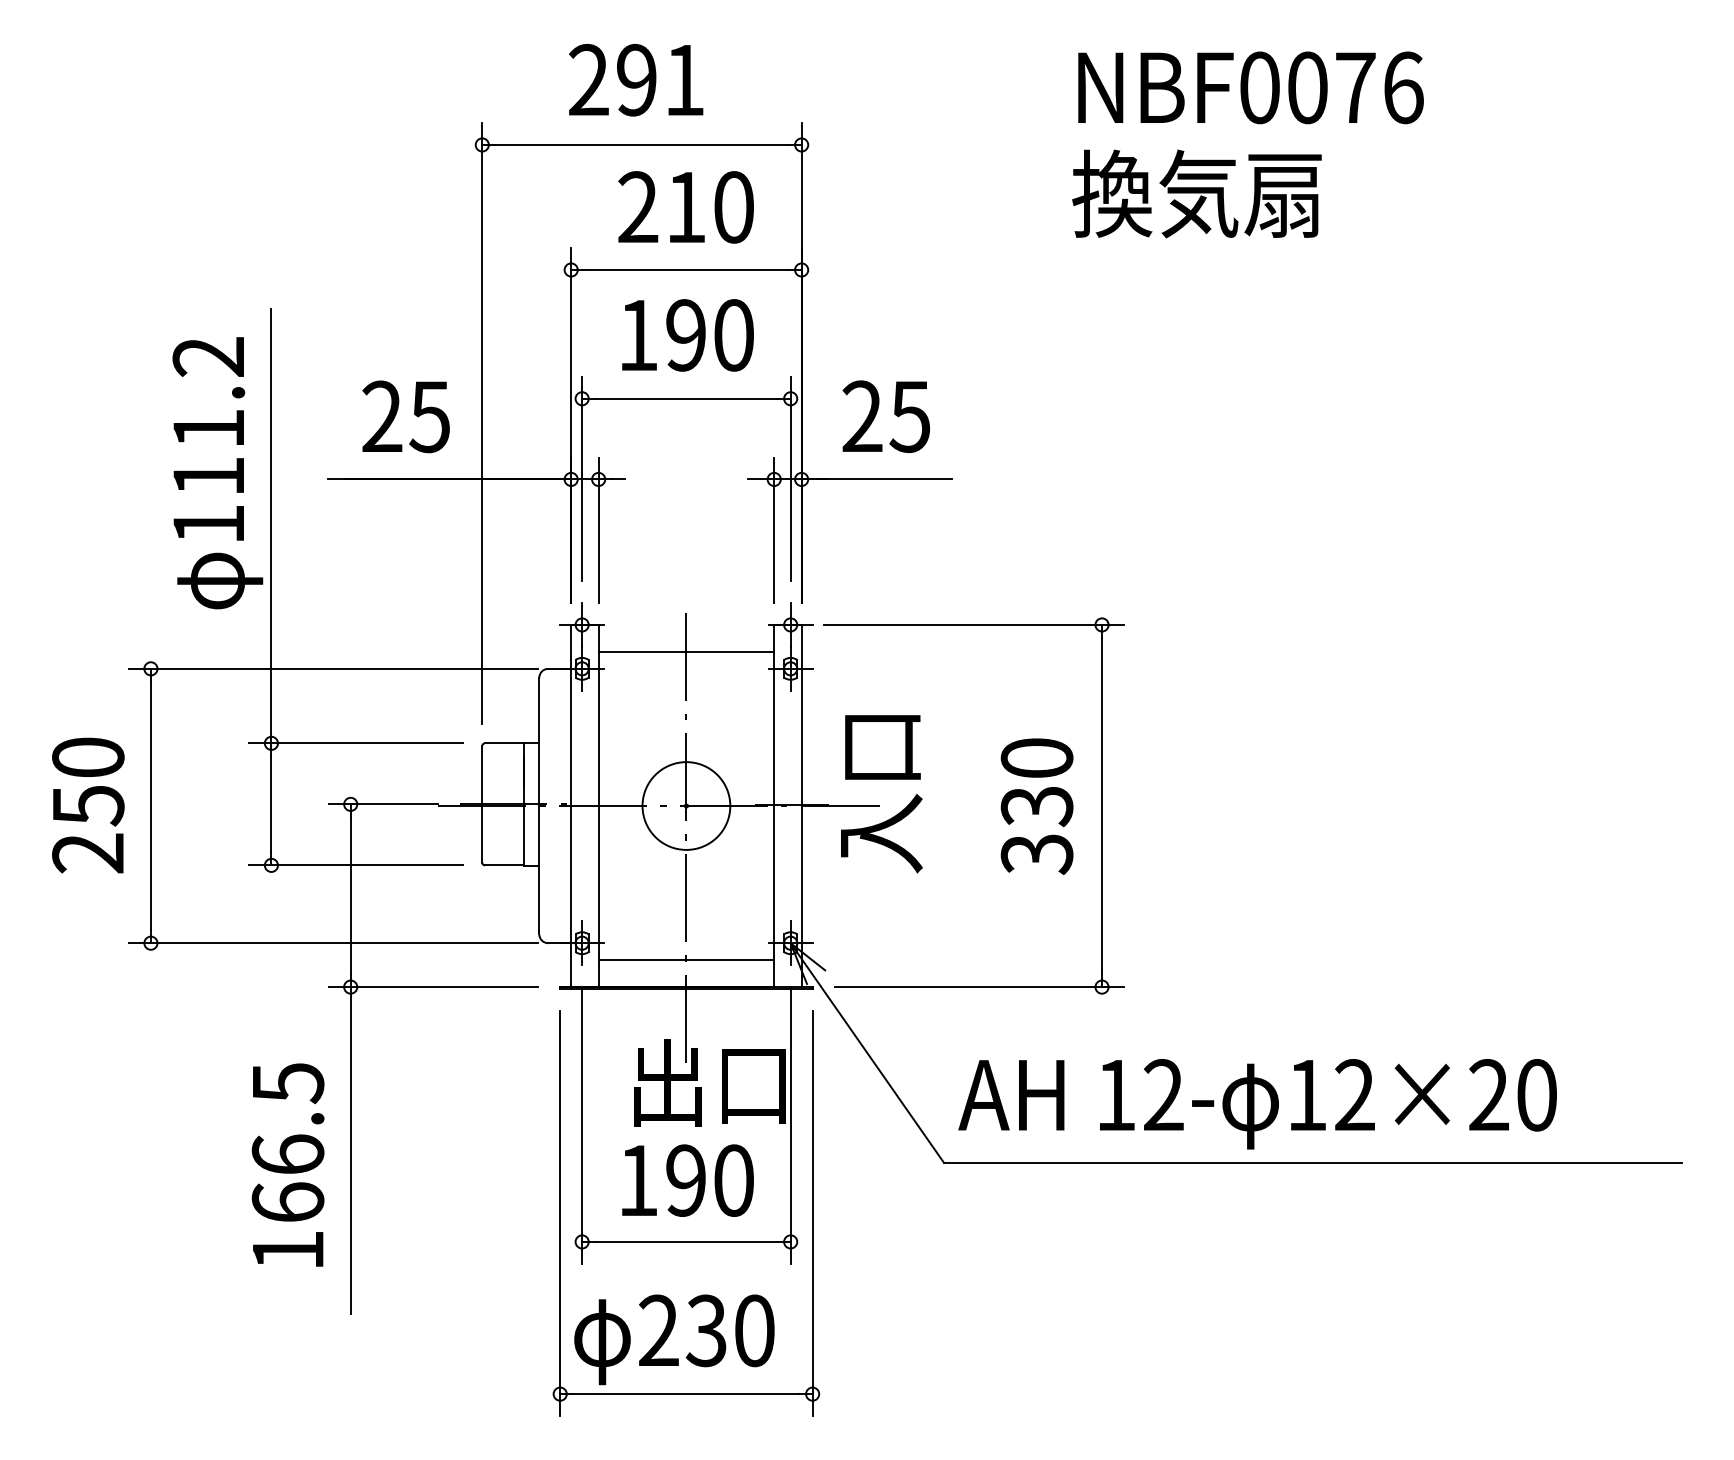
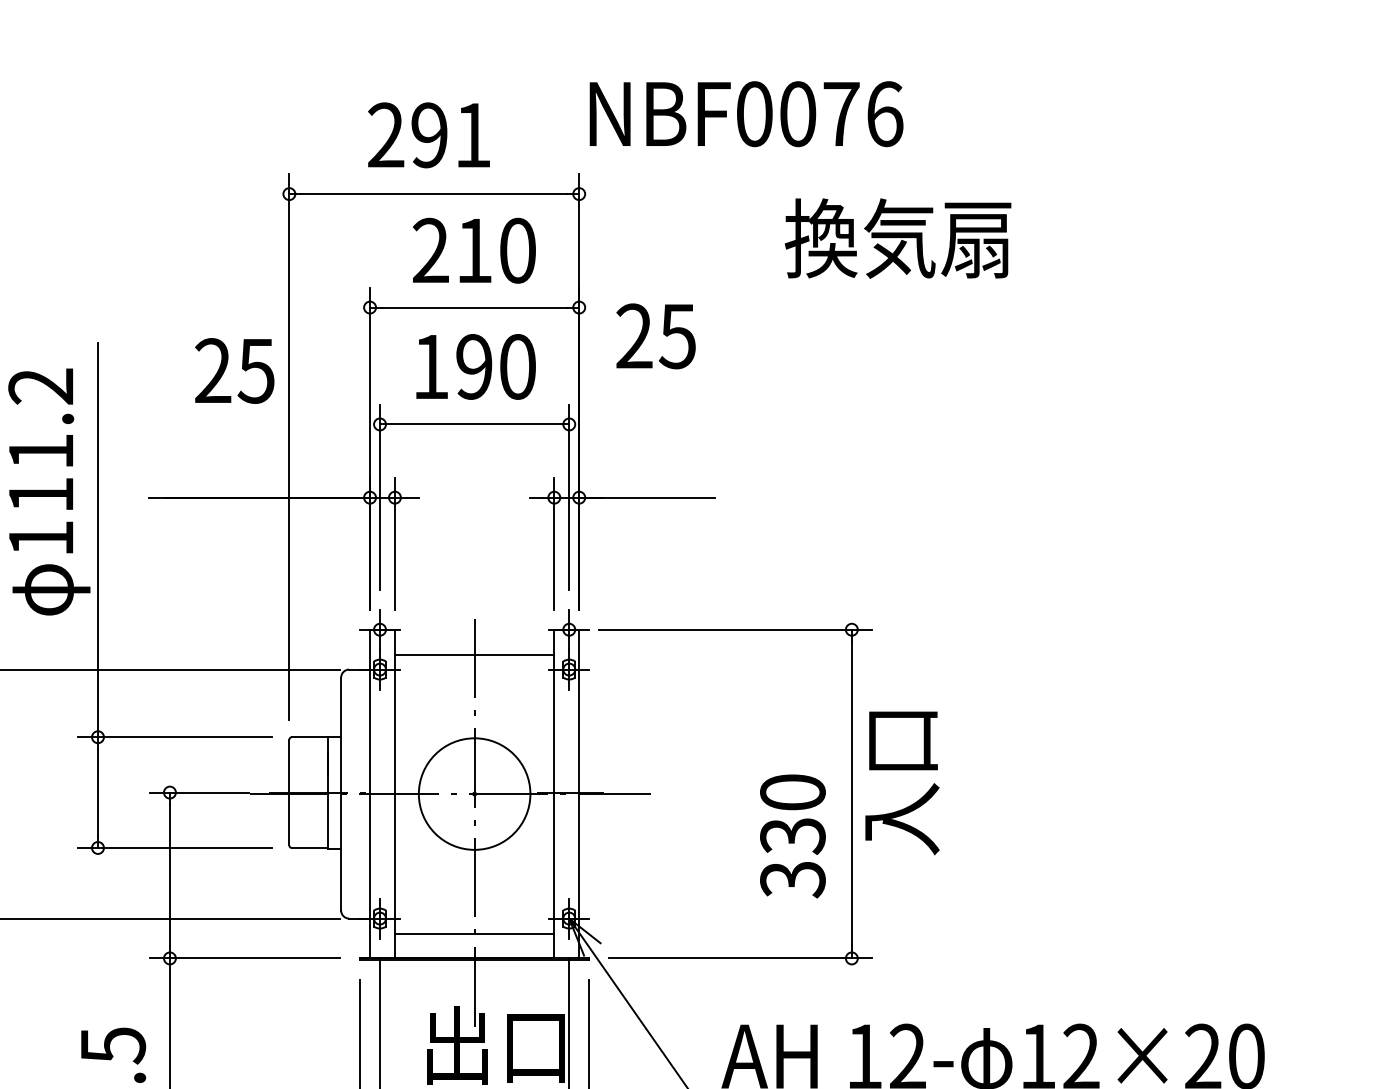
text: (1250, 87) -> (746, 113), moved
text: (1196, 193) -> (897, 238), moved
text: (405, 416) -> (234, 370), moved
text: (885, 416) -> (655, 336), moved
text: (881, 794) -> (902, 783), moved
circle: (686, 805) -> (474, 793), size x1.4
text: (1036, 806) -> (792, 836), moved

